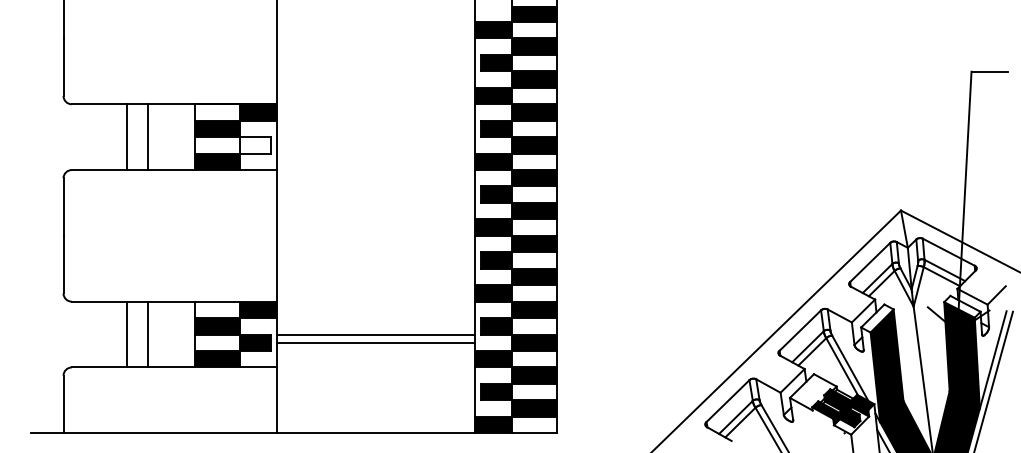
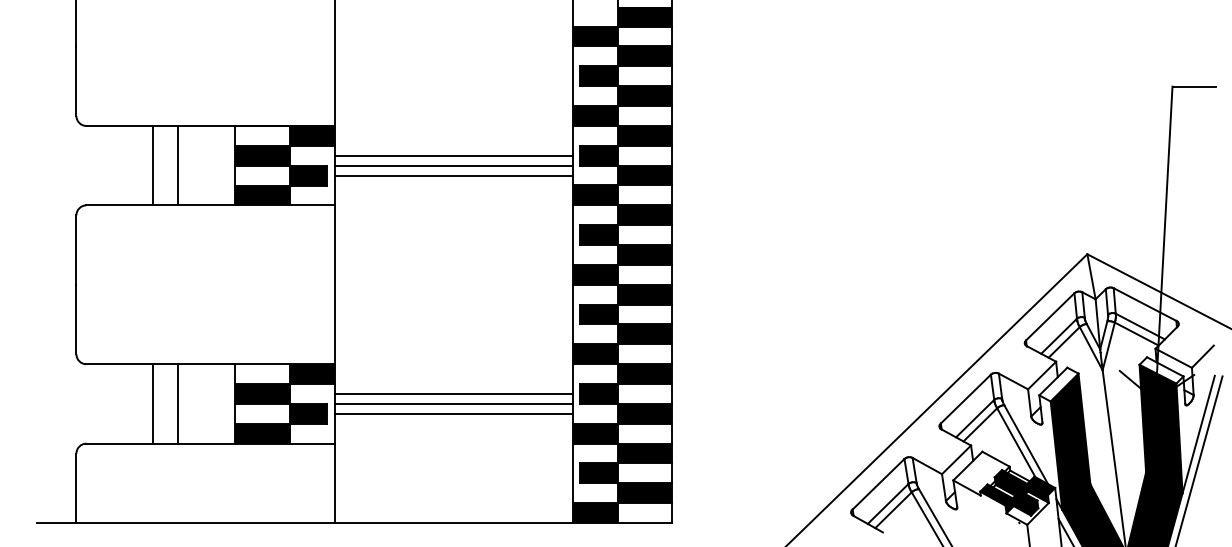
line: (375, 128) -> (453, 155), added
line: (375, 137) -> (453, 166), added
fill: (255, 145) -> (308, 175), added
line: (375, 145) -> (453, 175), added
line: (375, 326) -> (453, 394), added

